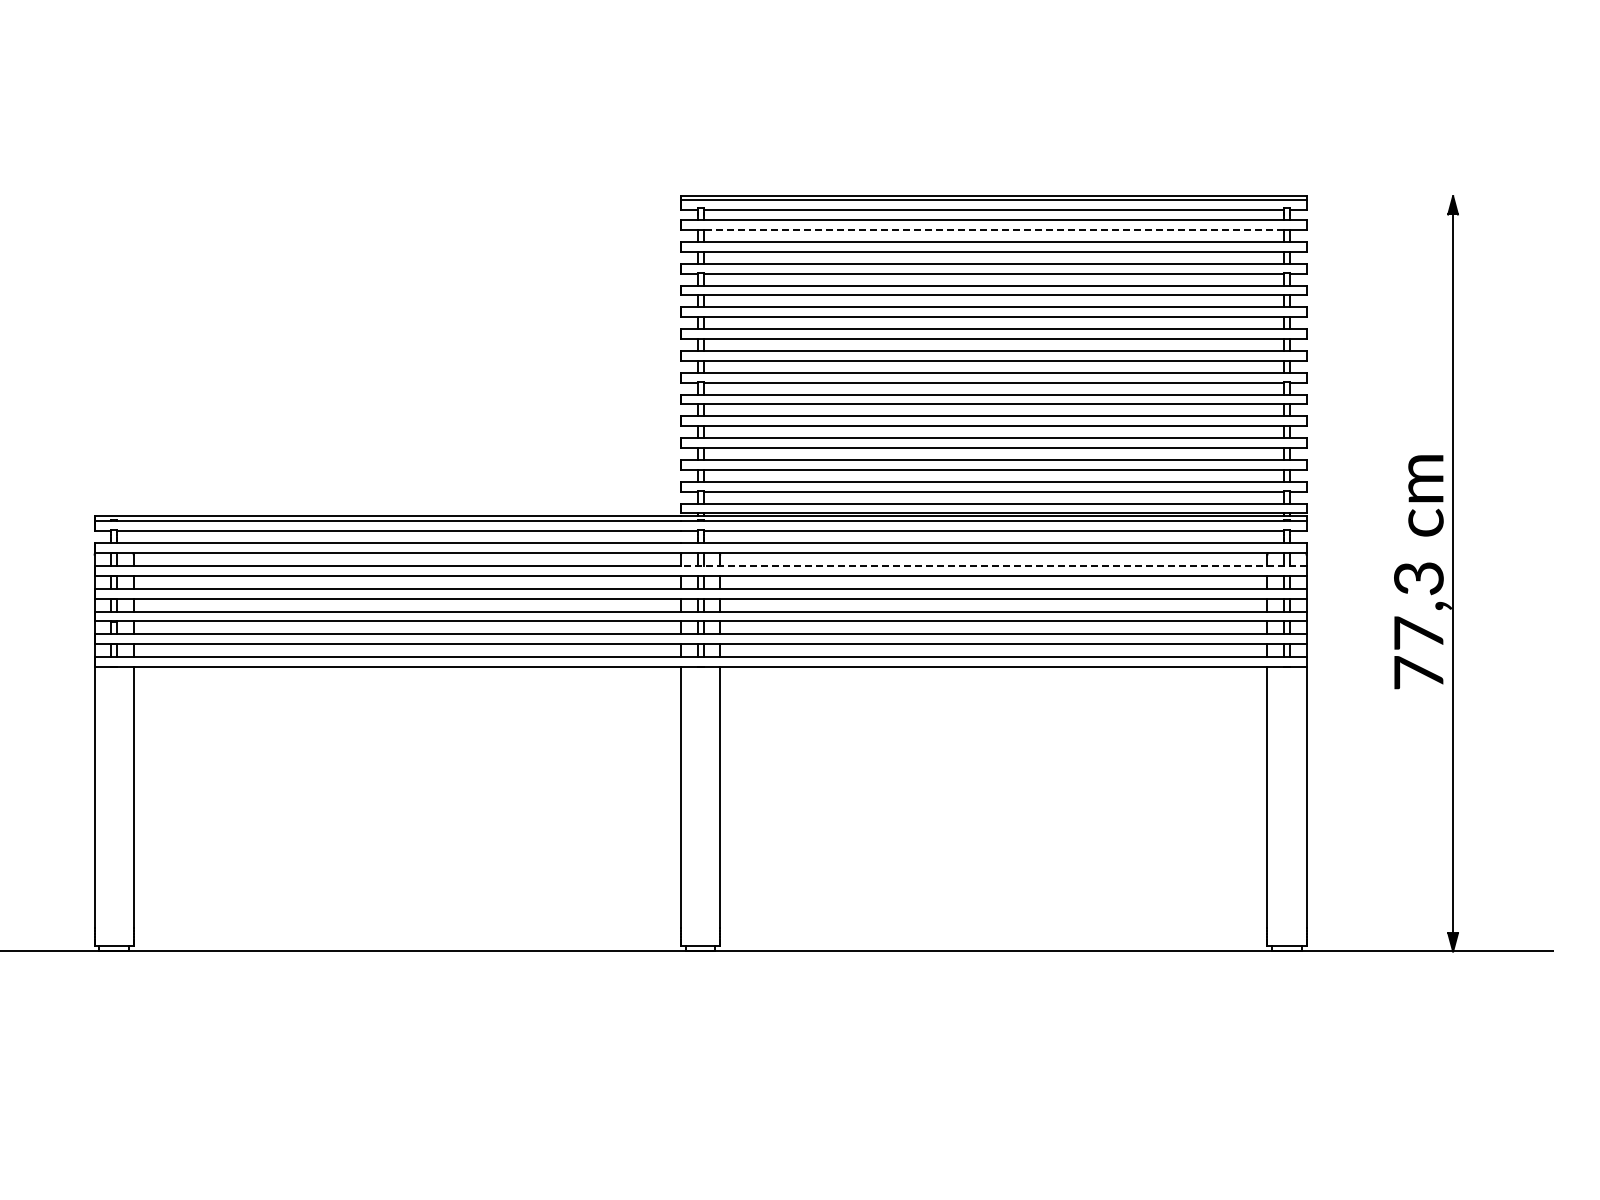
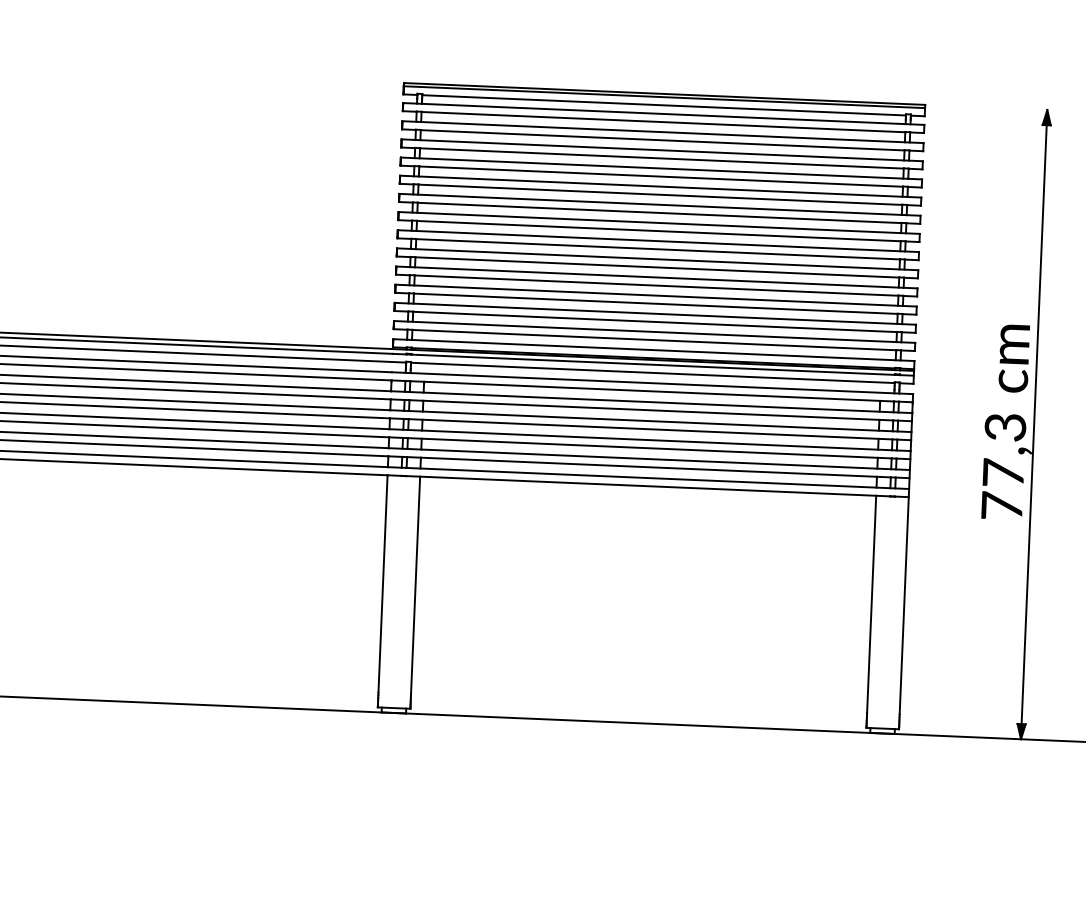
line: (993, 230) -> (663, 122), dashed -> solid
line: (993, 566) -> (651, 402), dashed -> solid

